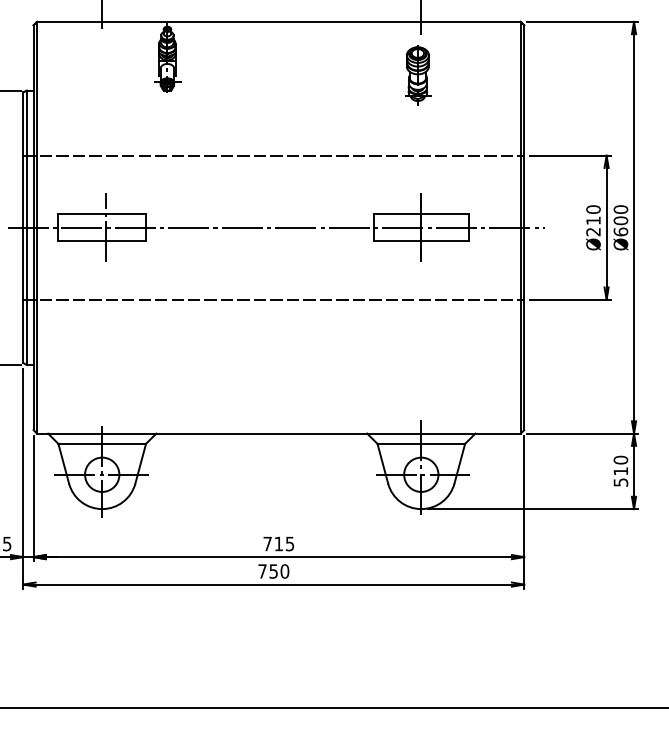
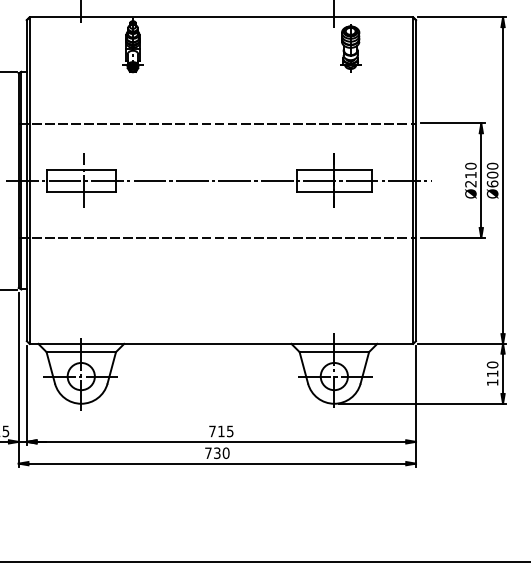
part: (418, 75) -> (351, 48), moved
text: (620, 482) -> (492, 382), 510 -> 110
text: (273, 570) -> (217, 452), 750 -> 730

